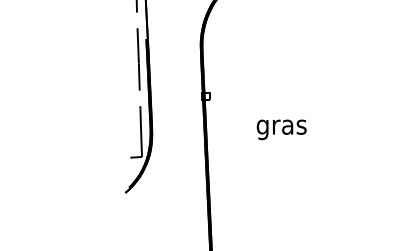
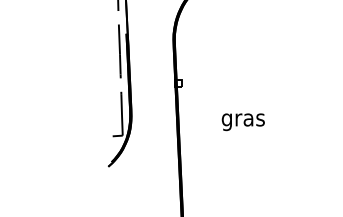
text: (280, 130) -> (242, 122), moved

